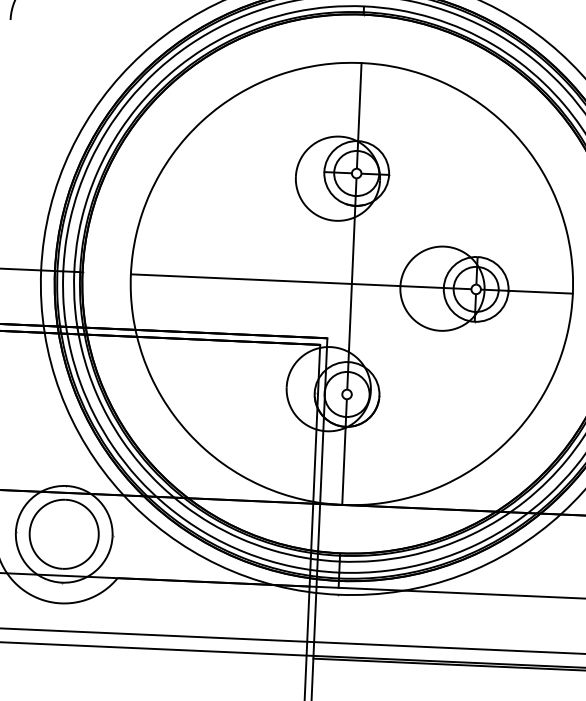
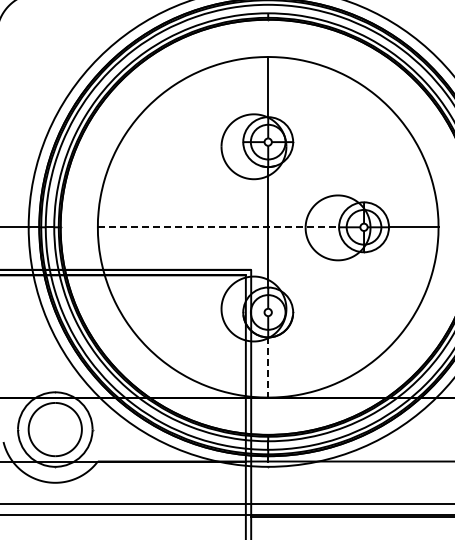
line: (287, 281) -> (218, 227), solid -> dashed
line: (344, 467) -> (268, 368), solid -> dashed

